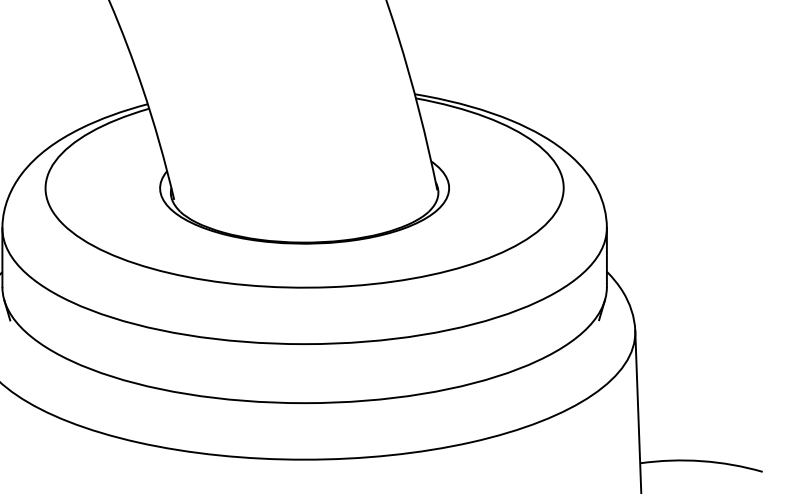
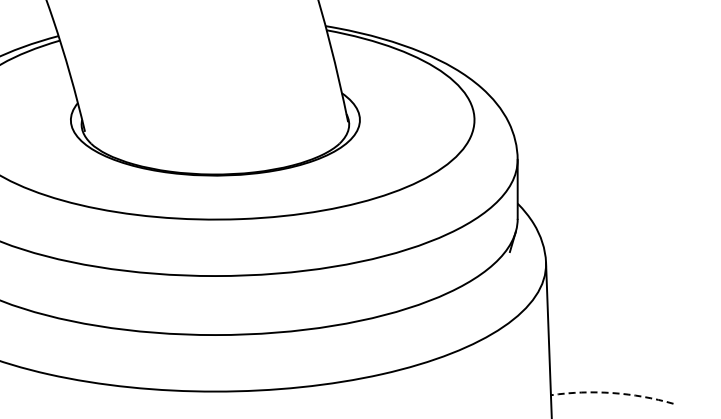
arc: (701, 461) -> (612, 393), solid -> dashed

